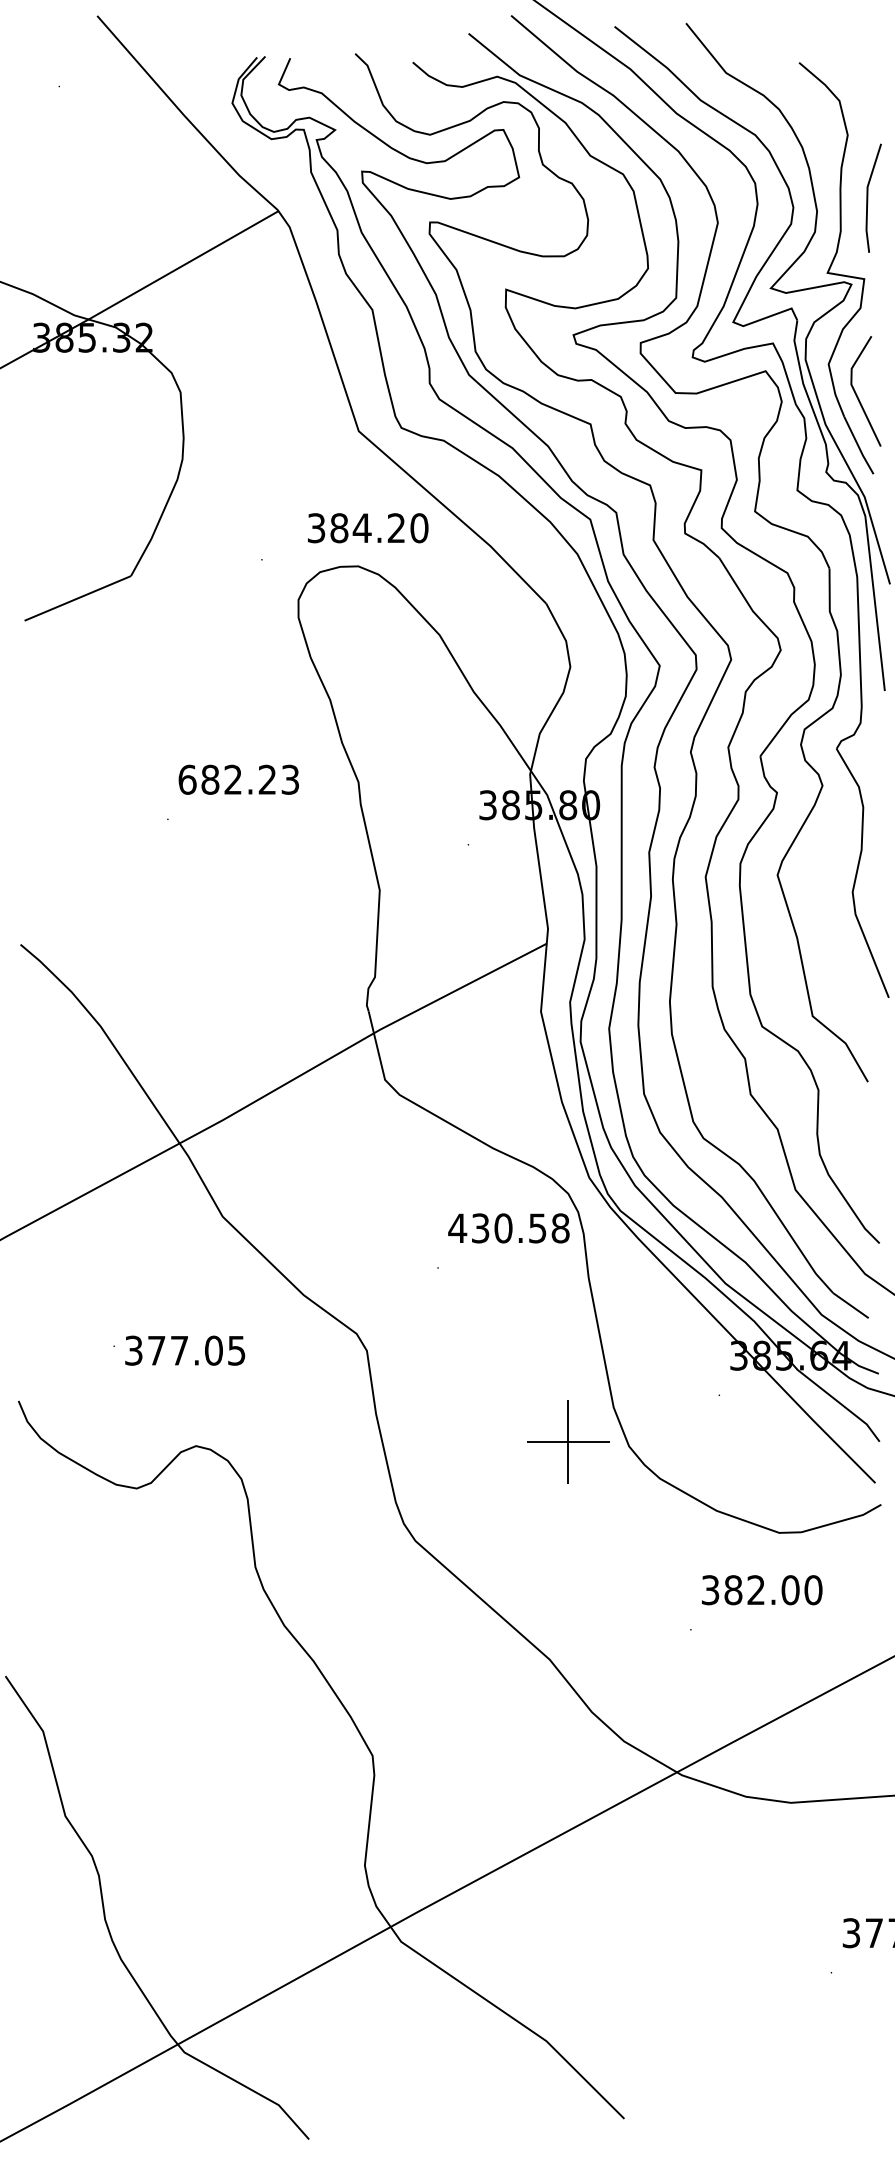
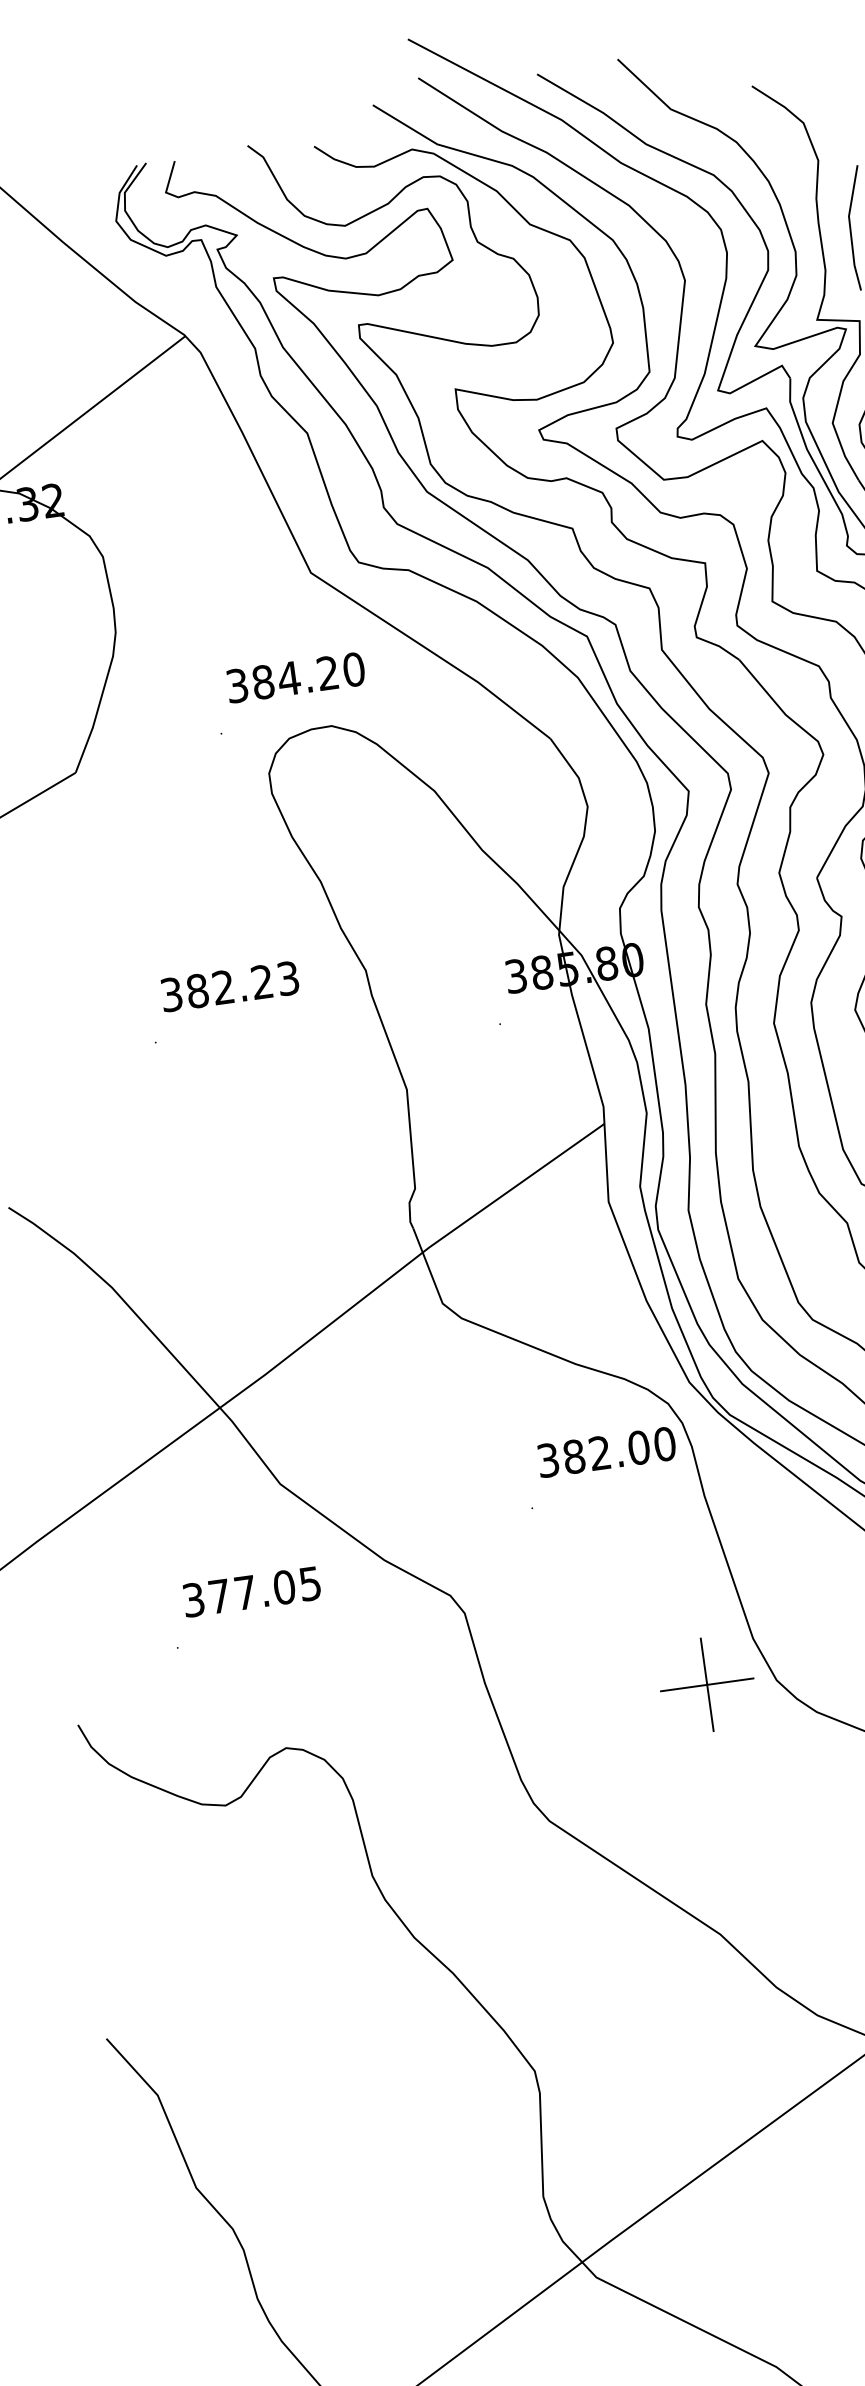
text: (368, 528) -> (296, 677), moved
text: (187, 779) -> (171, 994), 682.23 -> 382.23
text: (508, 1228) -> (605, 1452), 430.58 -> 382.00
text: (185, 1350) -> (252, 1591), moved

